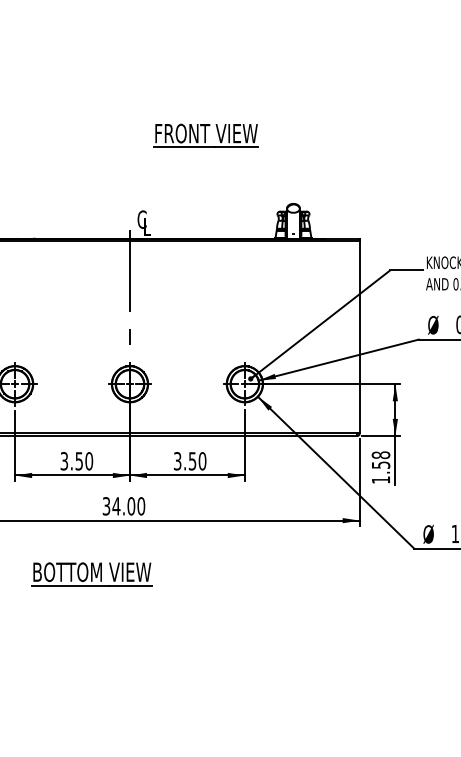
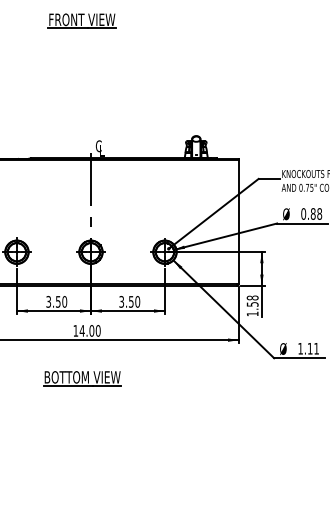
part: (205, 134) -> (81, 20), moved
text: (105, 505) -> (75, 330), 34.00 -> 14.00
part: (91, 573) -> (82, 378), moved

